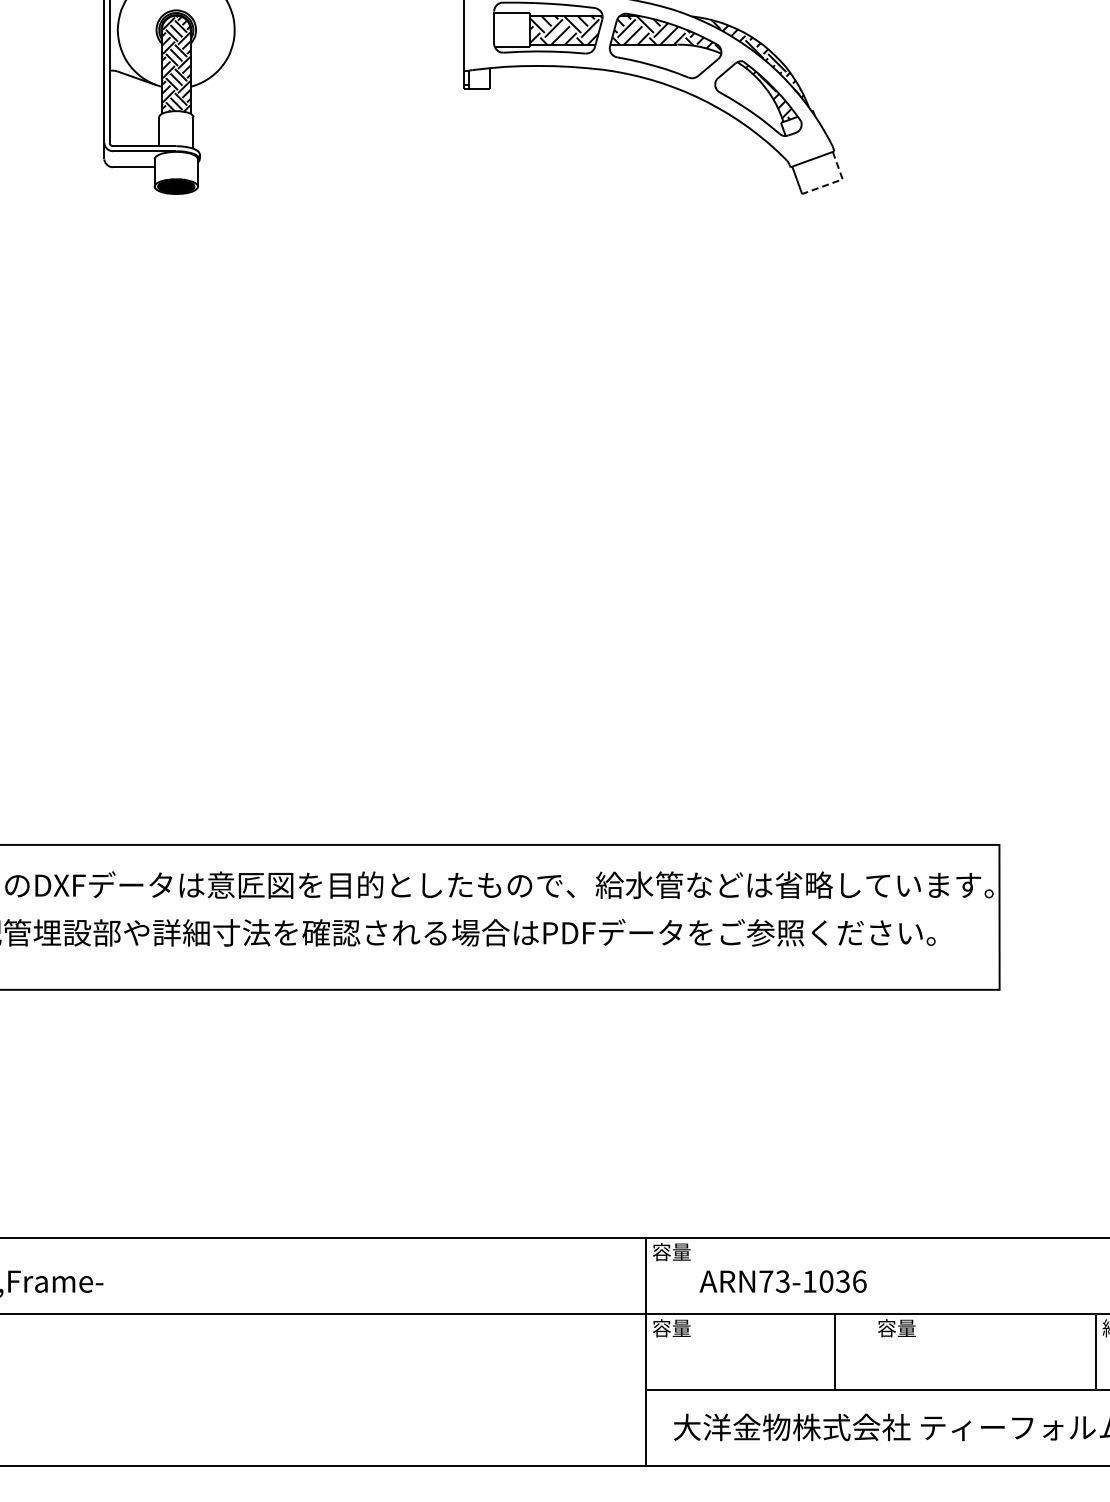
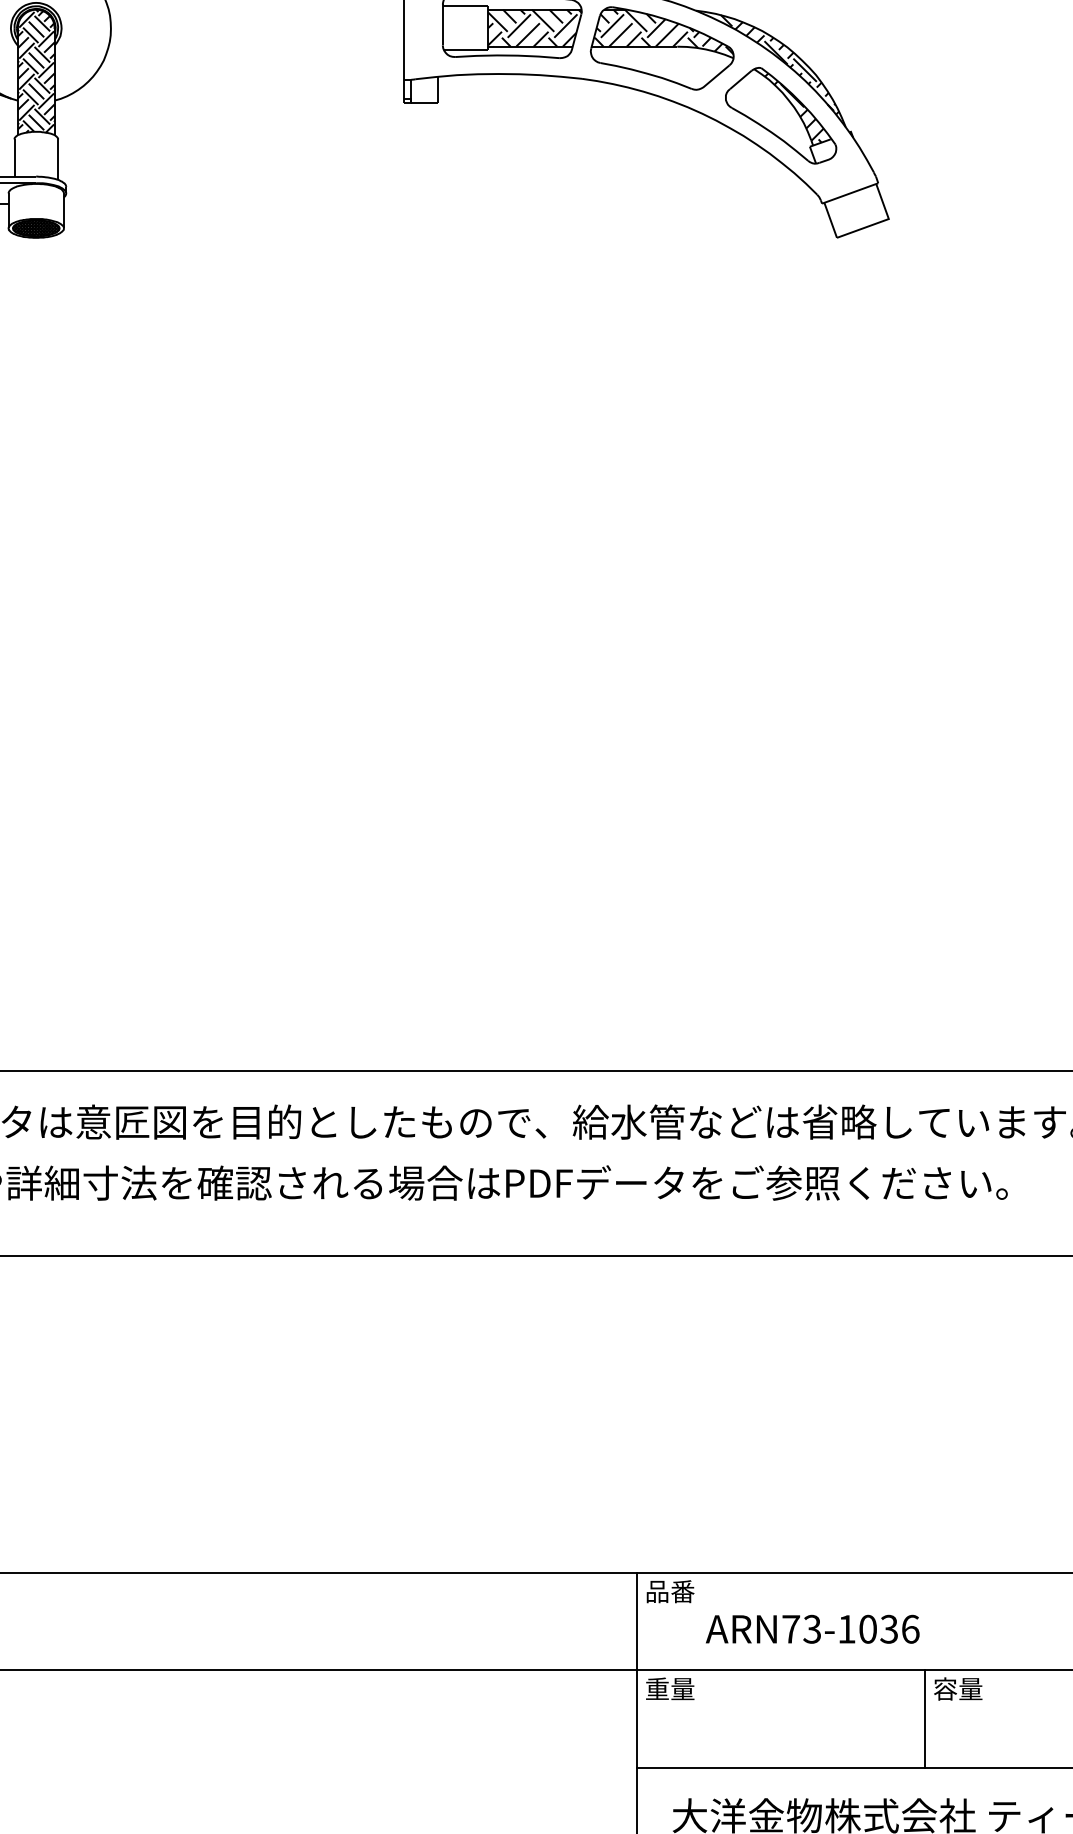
line: (836, 181) -> (880, 221), dashed -> solid
text: (671, 1252) -> (669, 1592), 容量 -> 品番
text: (661, 1328) -> (657, 1689), 容量 -> 重量
line: (834, 1351) -> (924, 1718), moved

